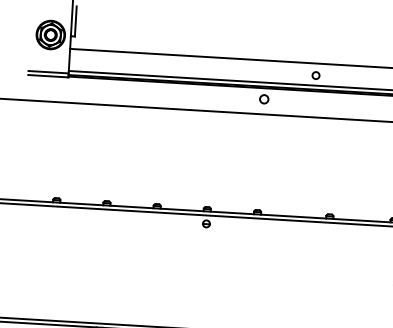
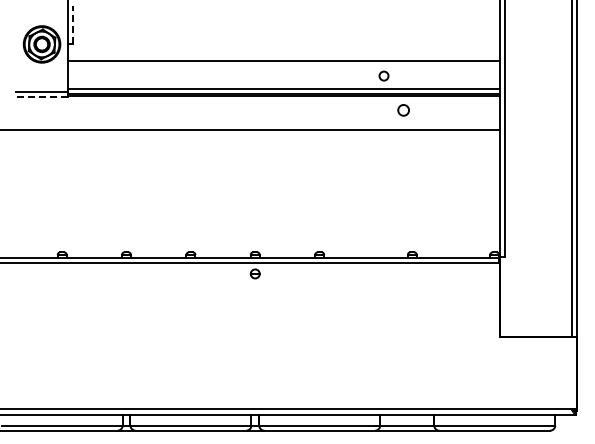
line: (75, 20) -> (72, 24), solid -> dashed
line: (48, 76) -> (42, 97), solid -> dashed
circle: (264, 99) -> (403, 110), moved

